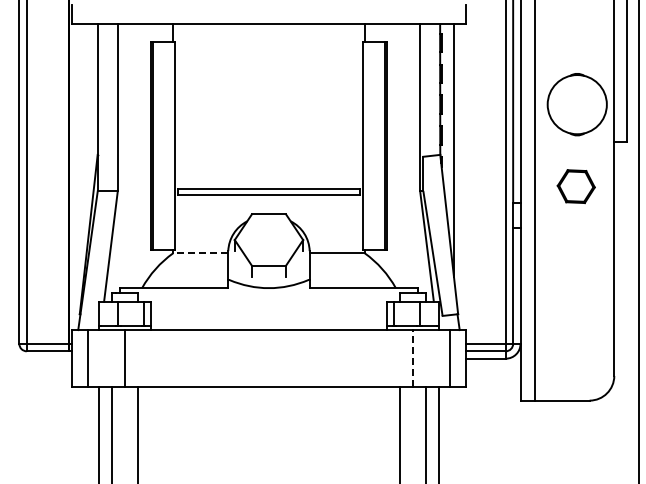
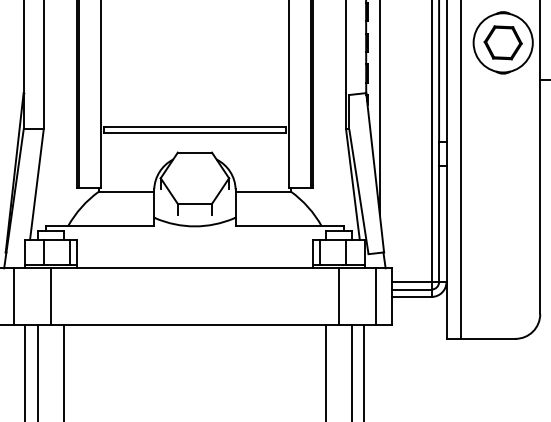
part: (575, 186) -> (502, 42), moved
line: (200, 253) -> (126, 191), dashed -> solid
line: (412, 357) -> (338, 295), dashed -> solid

